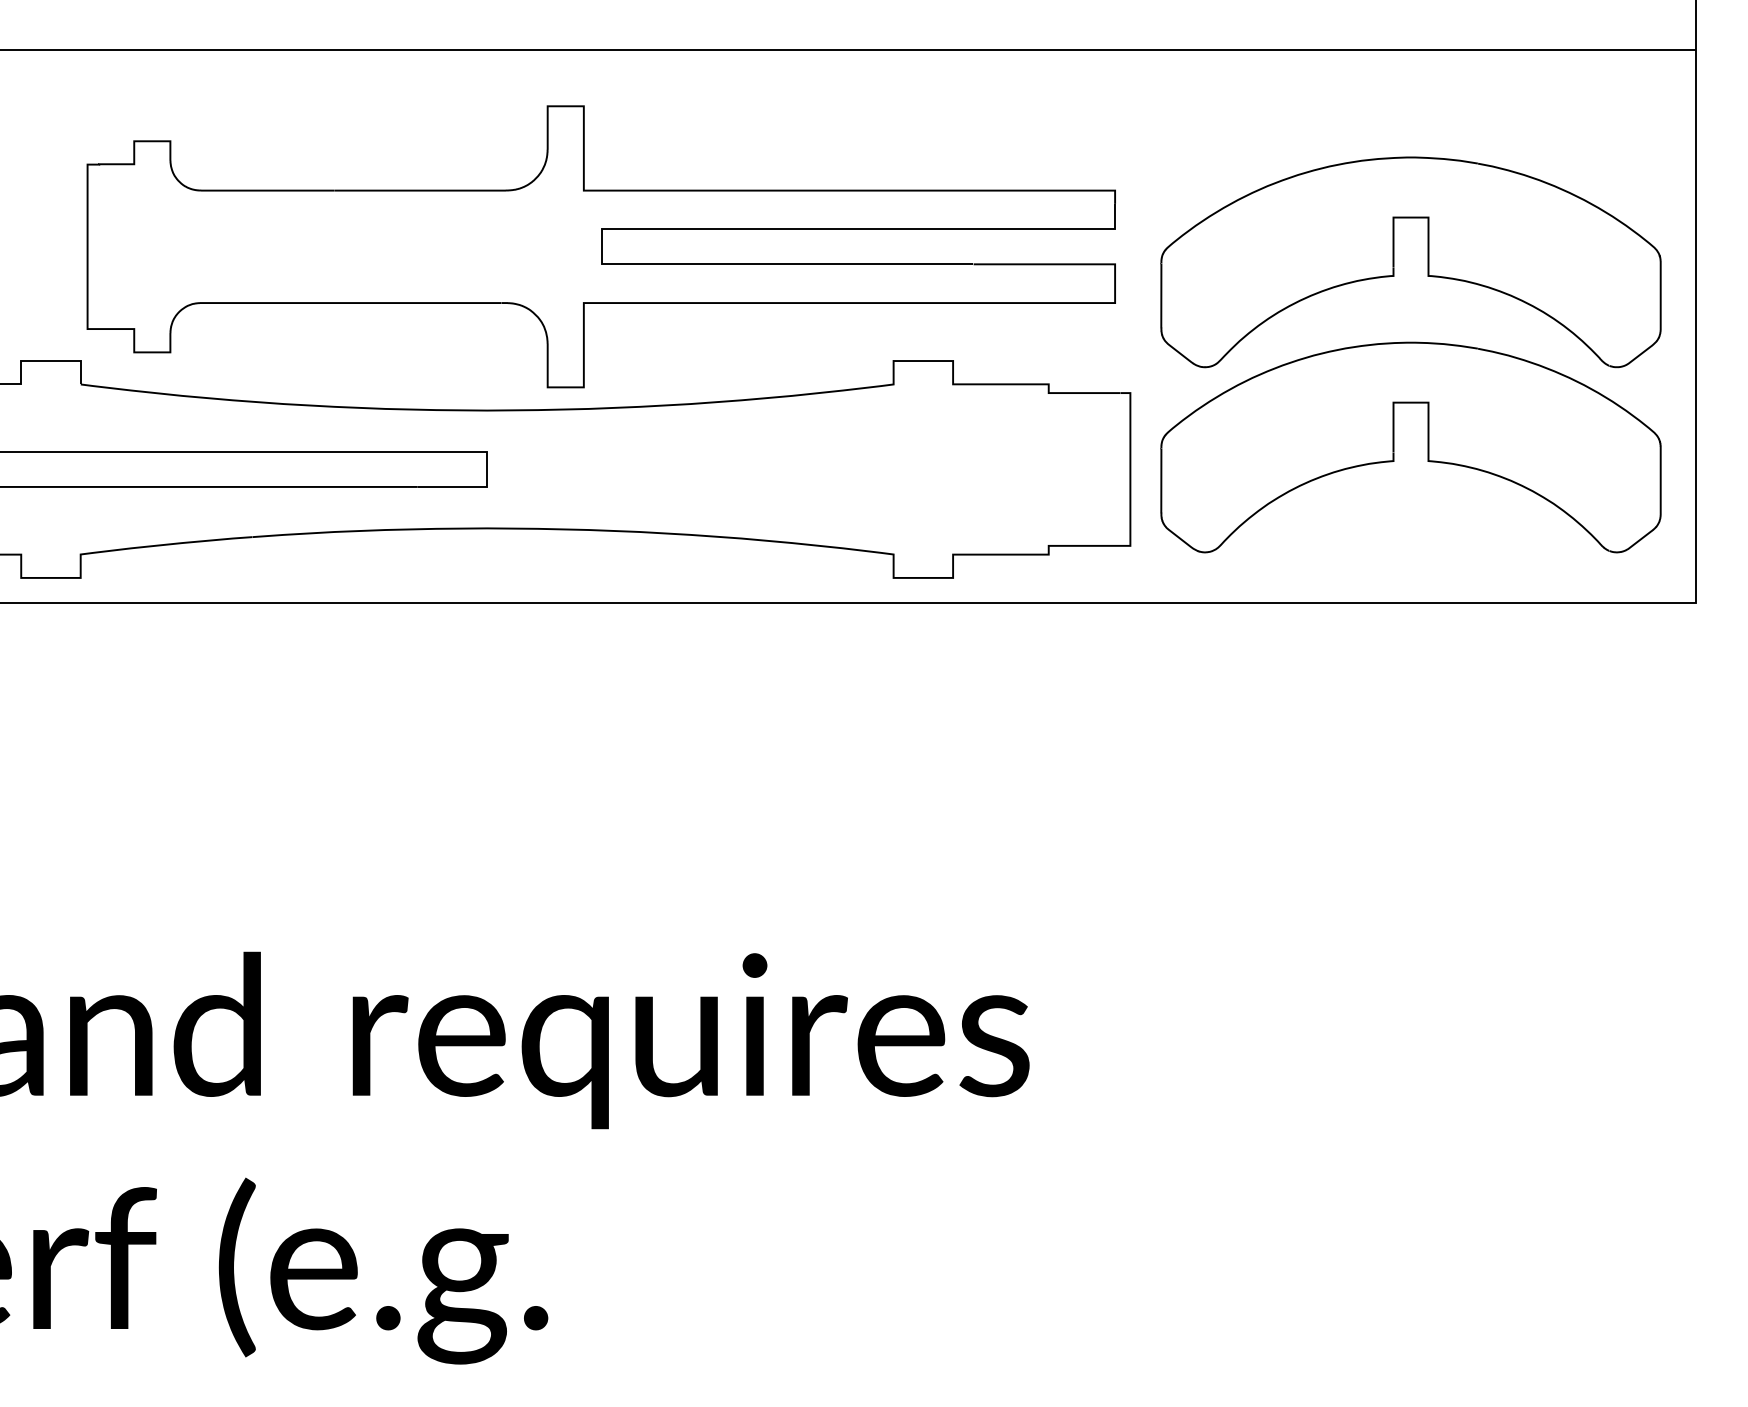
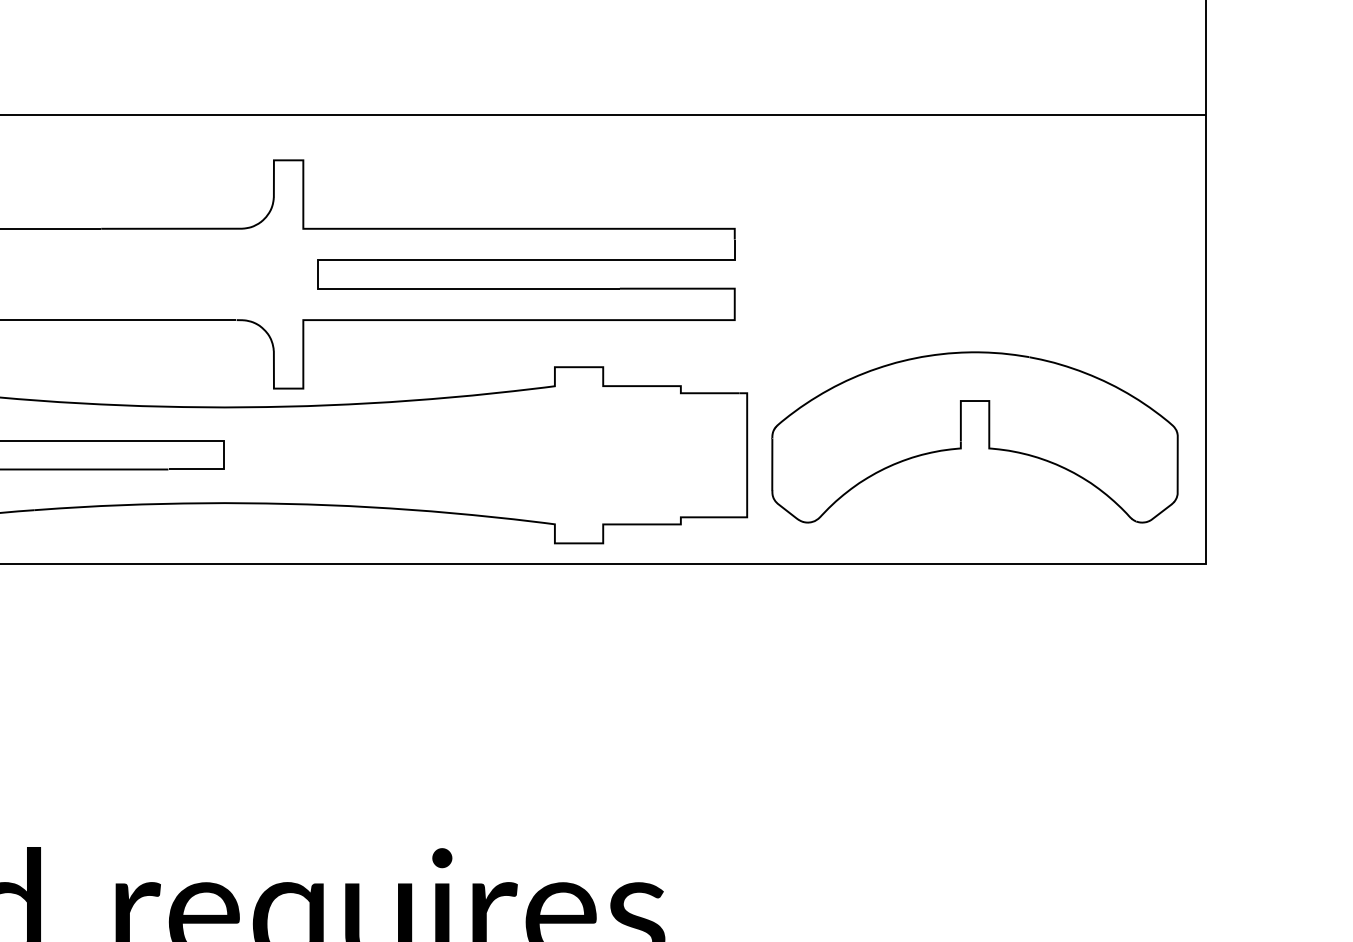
part: (1394, 262) -> (961, 287), removed

